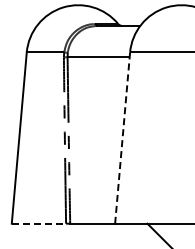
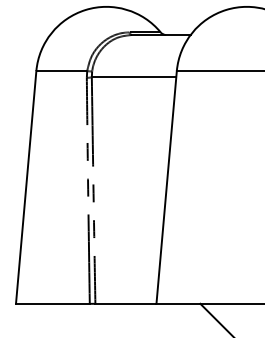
line: (122, 138) -> (166, 188), dashed -> solid
line: (39, 223) -> (53, 303), dashed -> solid

